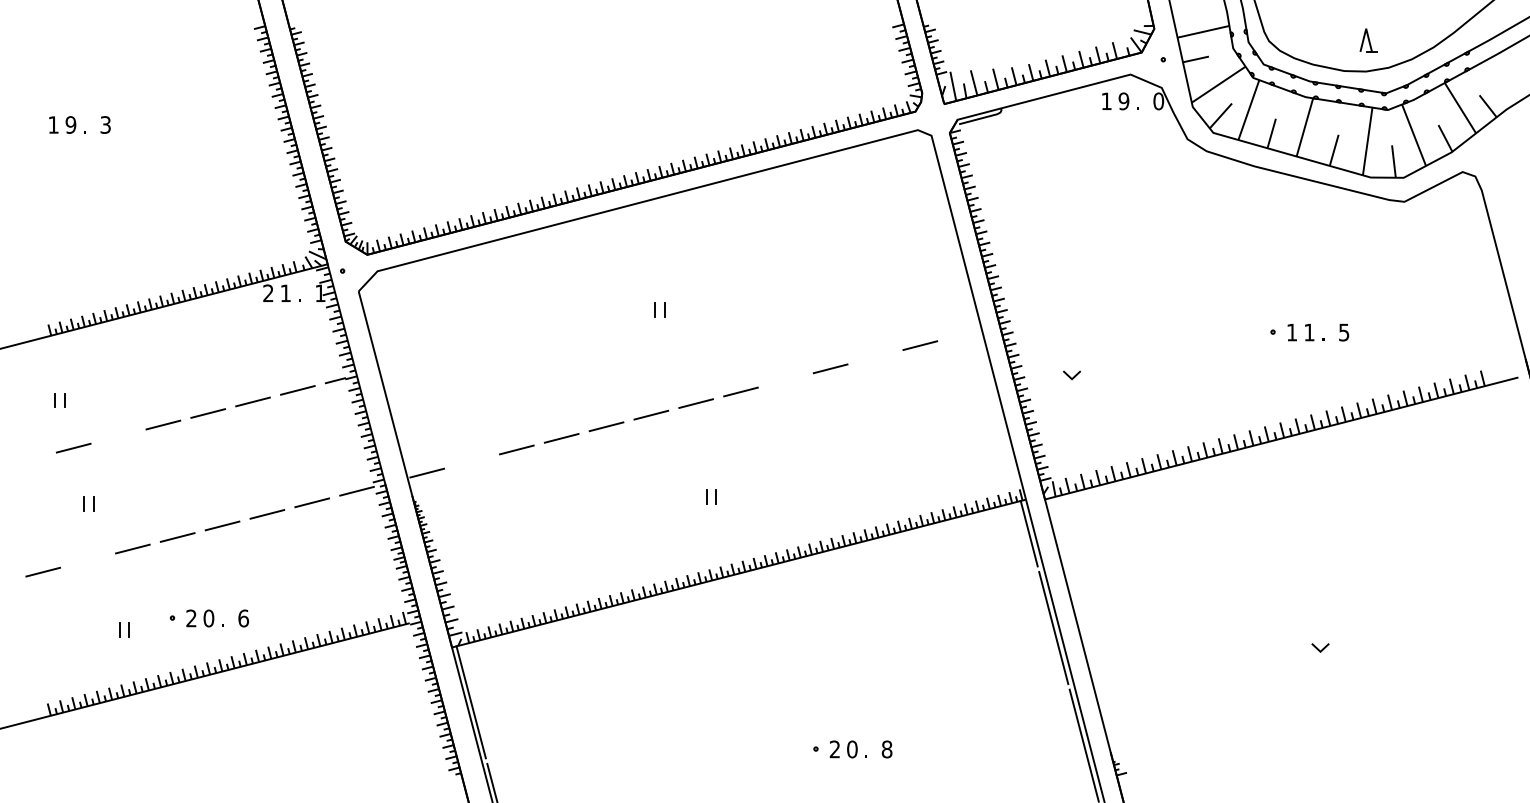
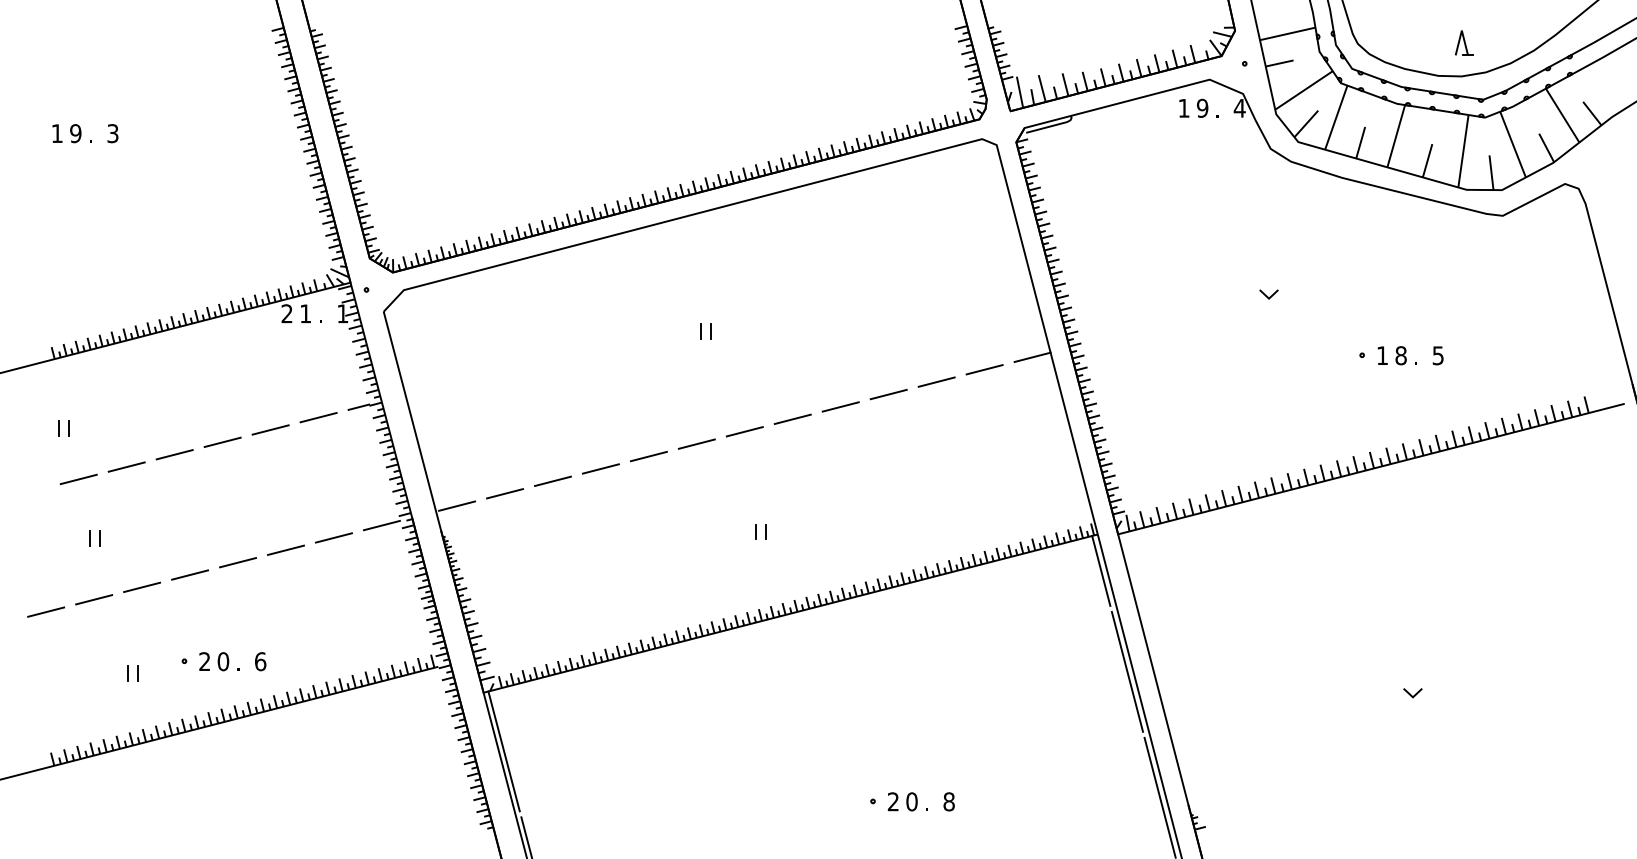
text: (1158, 100) -> (1239, 107), 0 -> 4
text: (1308, 332) -> (1400, 355), 1 -> 8
line: (964, 333) -> (1032, 356), added
line: (875, 356) -> (936, 381), added
line: (1070, 376) -> (1267, 295), moved
line: (785, 380) -> (840, 406), added
line: (118, 436) -> (126, 466), added
line: (472, 461) -> (505, 493), added
line: (88, 560) -> (94, 599), added

